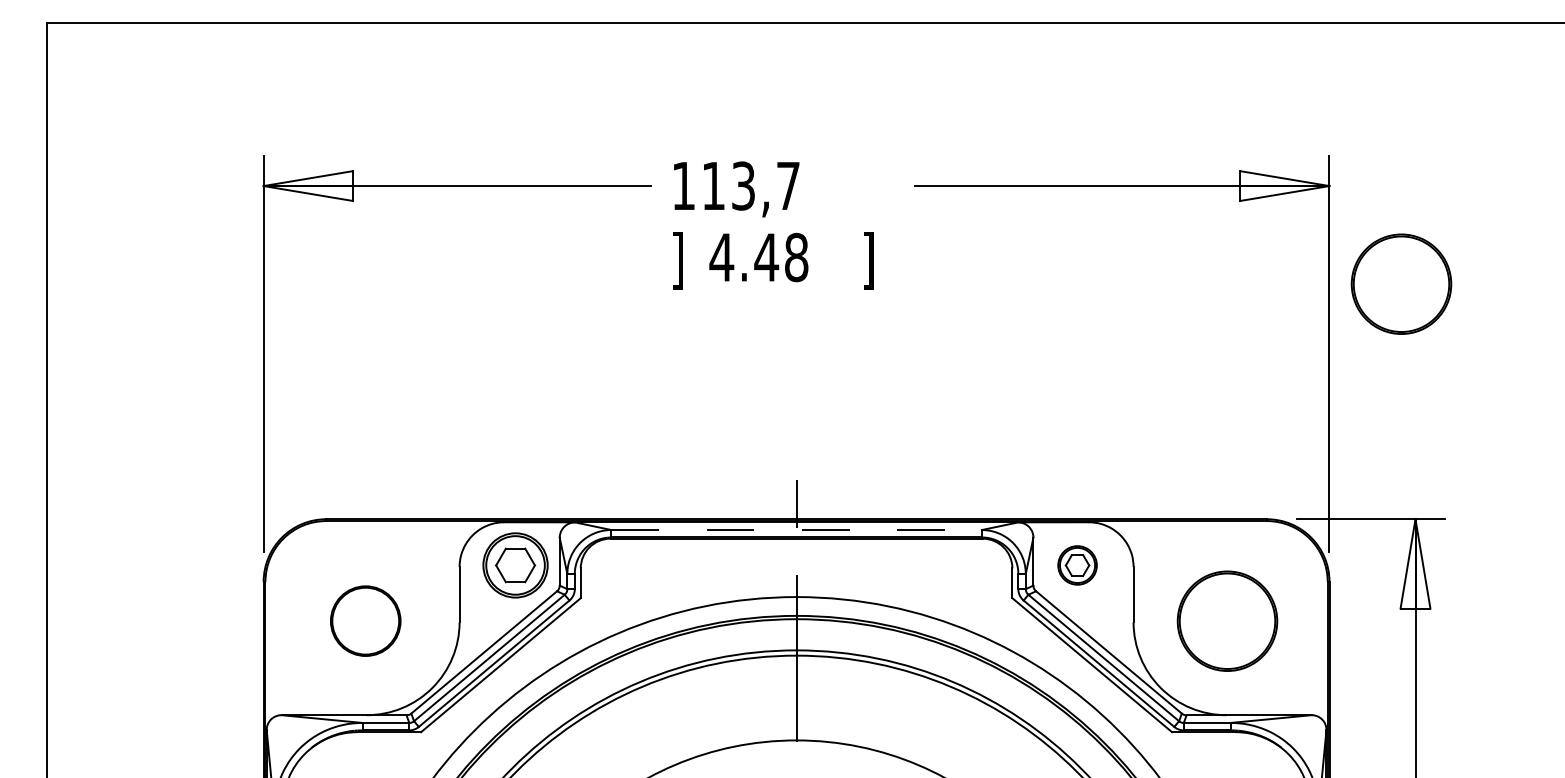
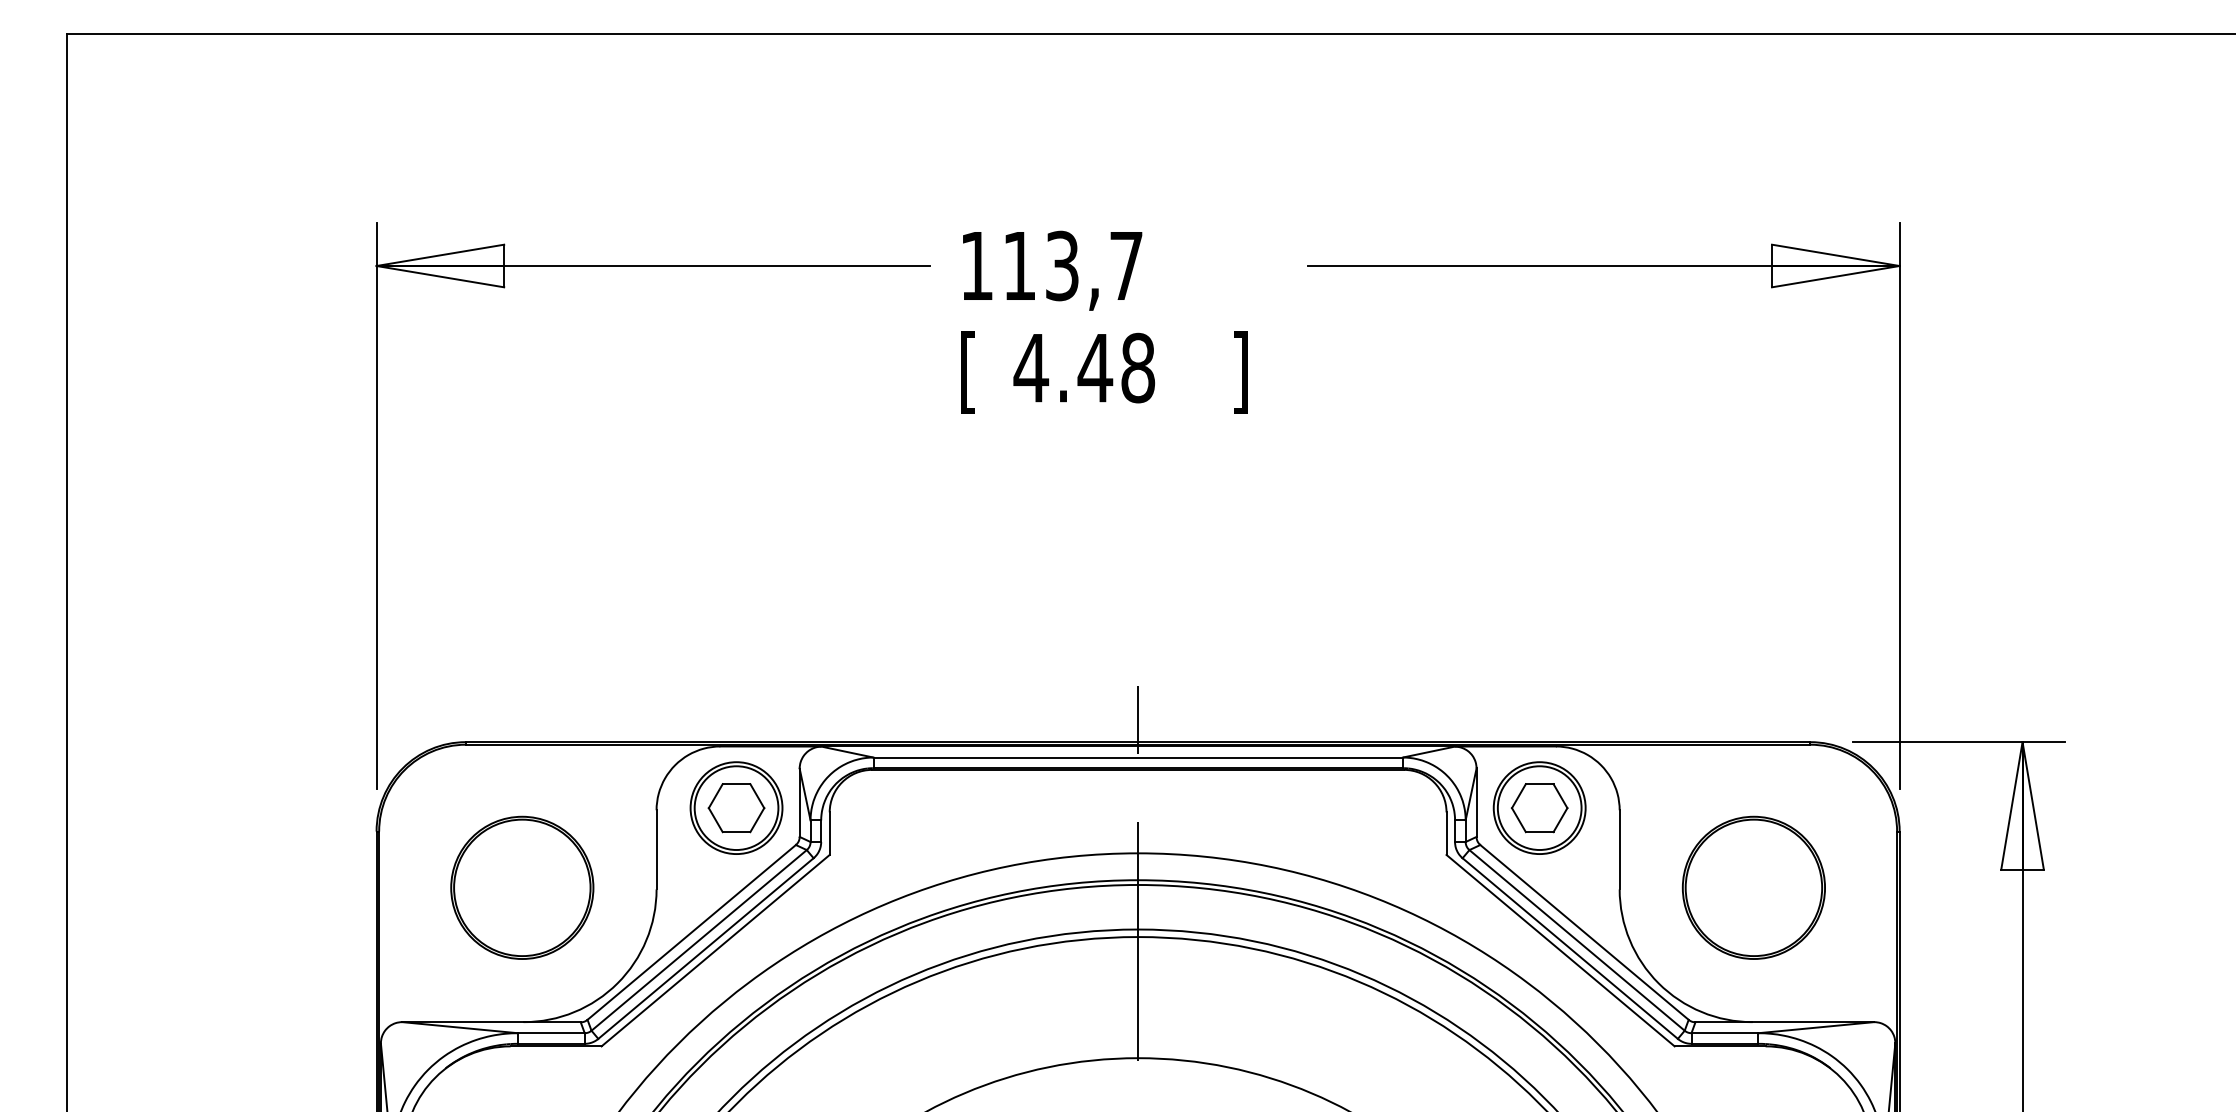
text: (677, 260) -> (967, 372), ] -> [
part: (1401, 283) -> (2002, 405), removed
line: (797, 530) -> (1139, 758), dashed -> solid
part: (1077, 565) -> (1539, 808), size x1.67
part: (365, 620) -> (522, 886), size x1.43

